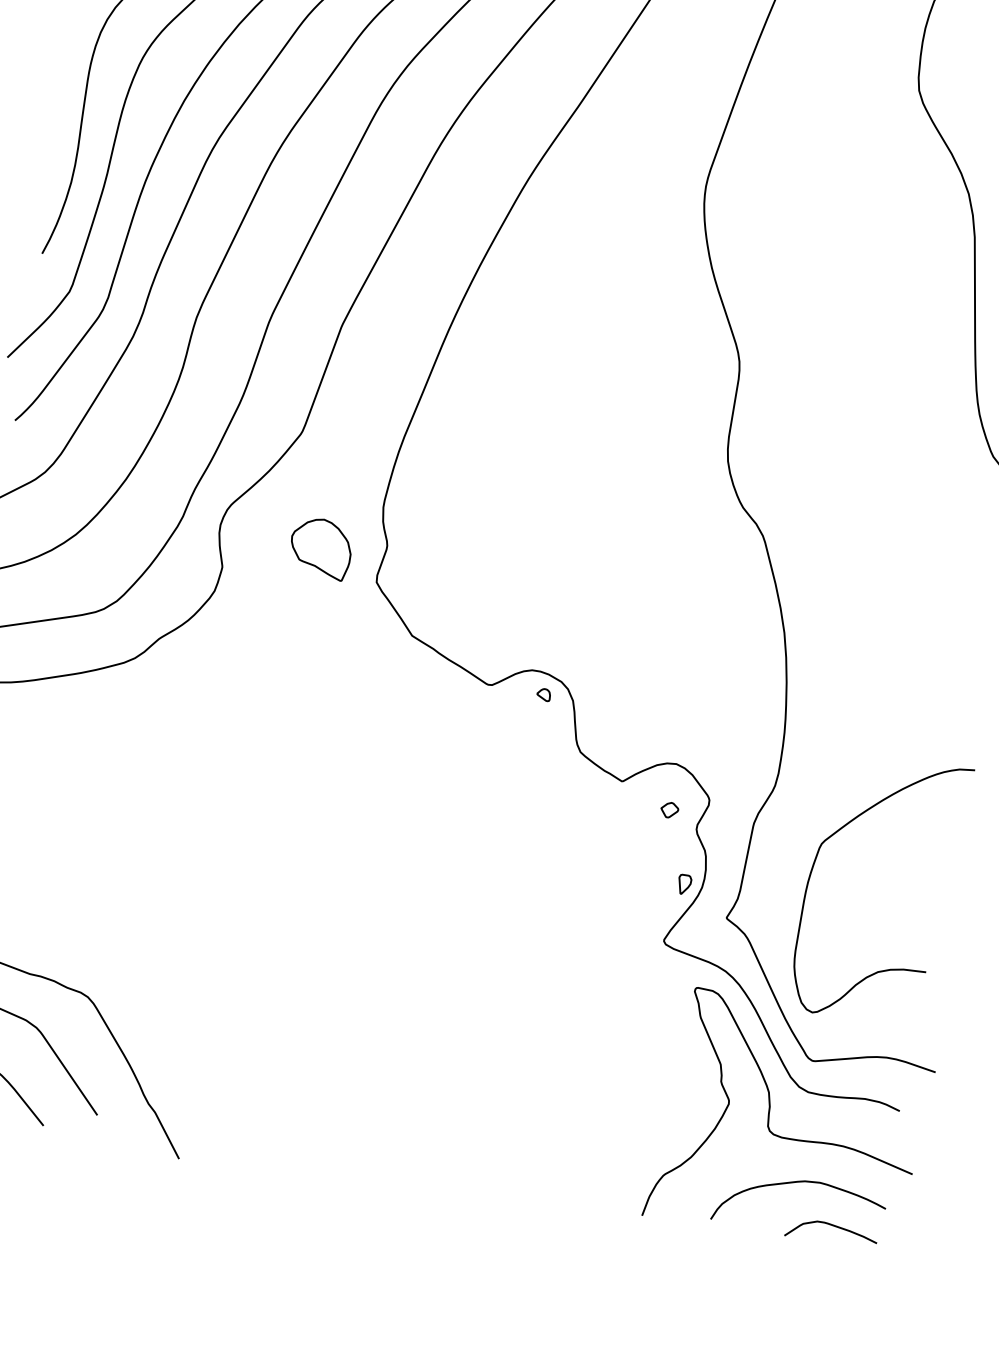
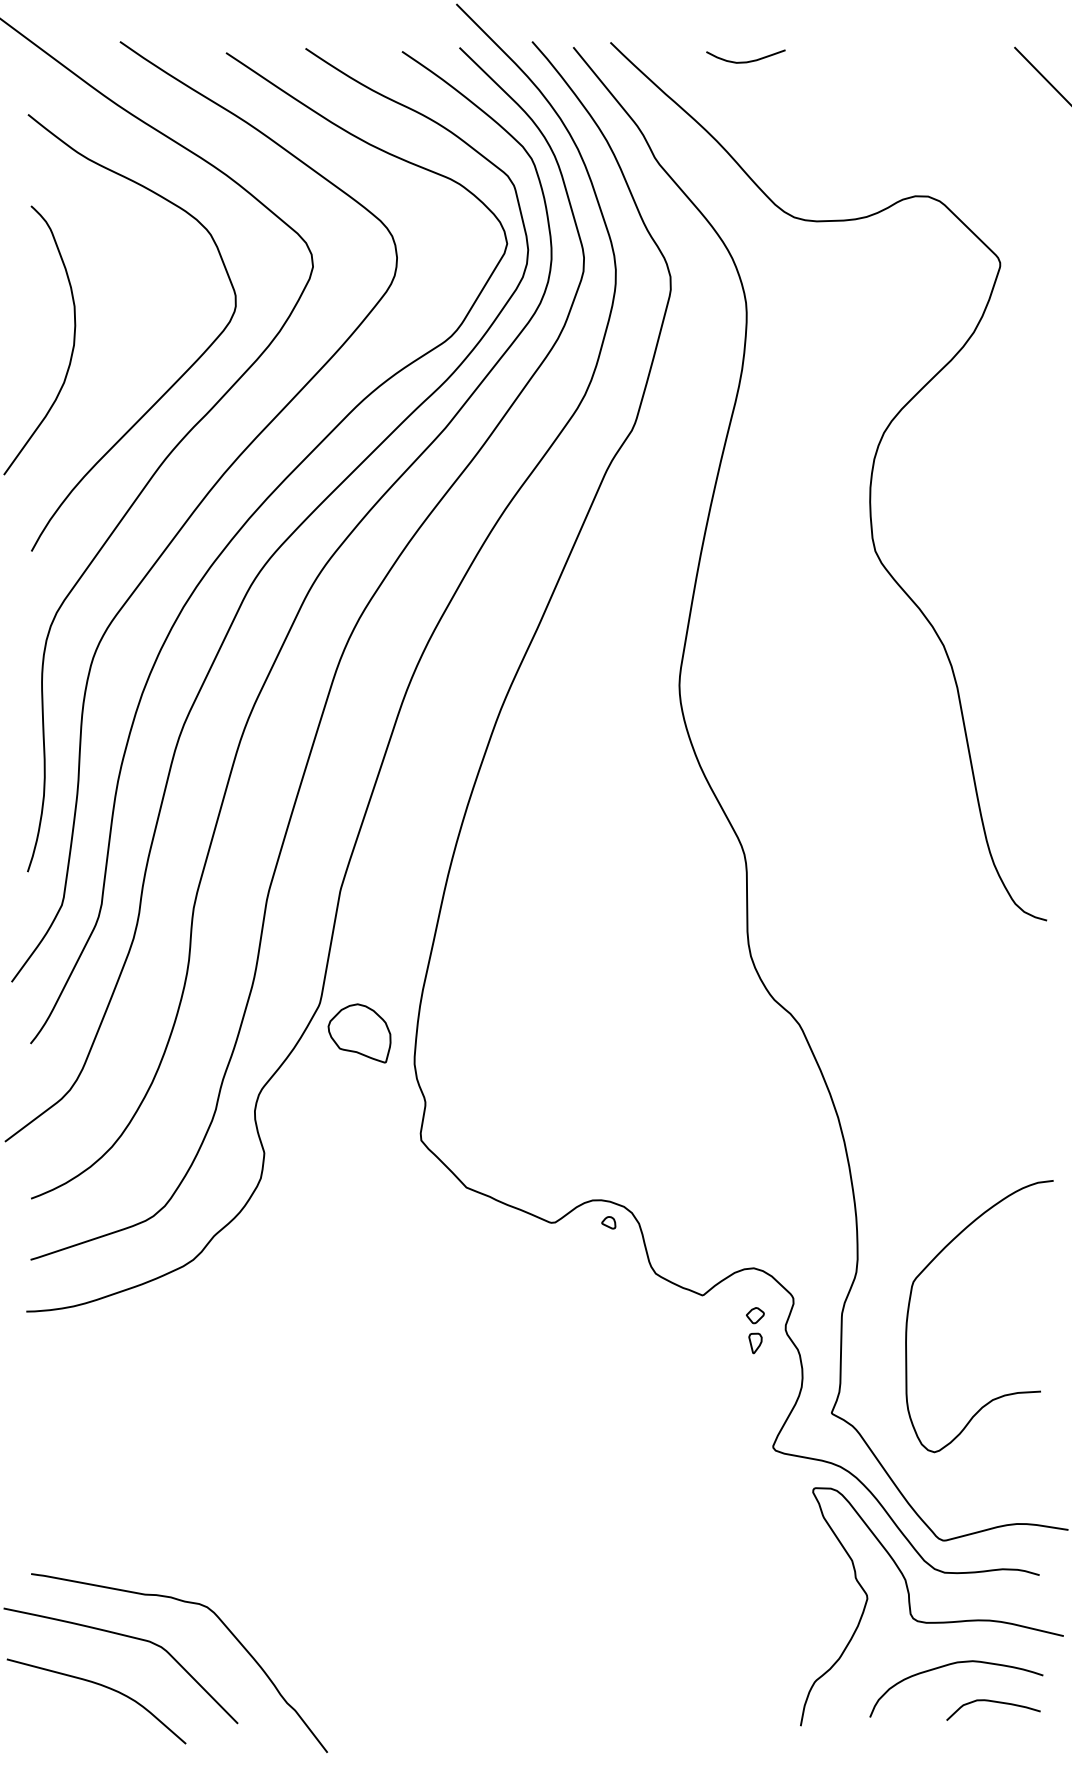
part: (320, 548) -> (359, 1033), moved
curve: (815, 864) -> (910, 1303), moved
part: (684, 884) -> (755, 1343), moved

